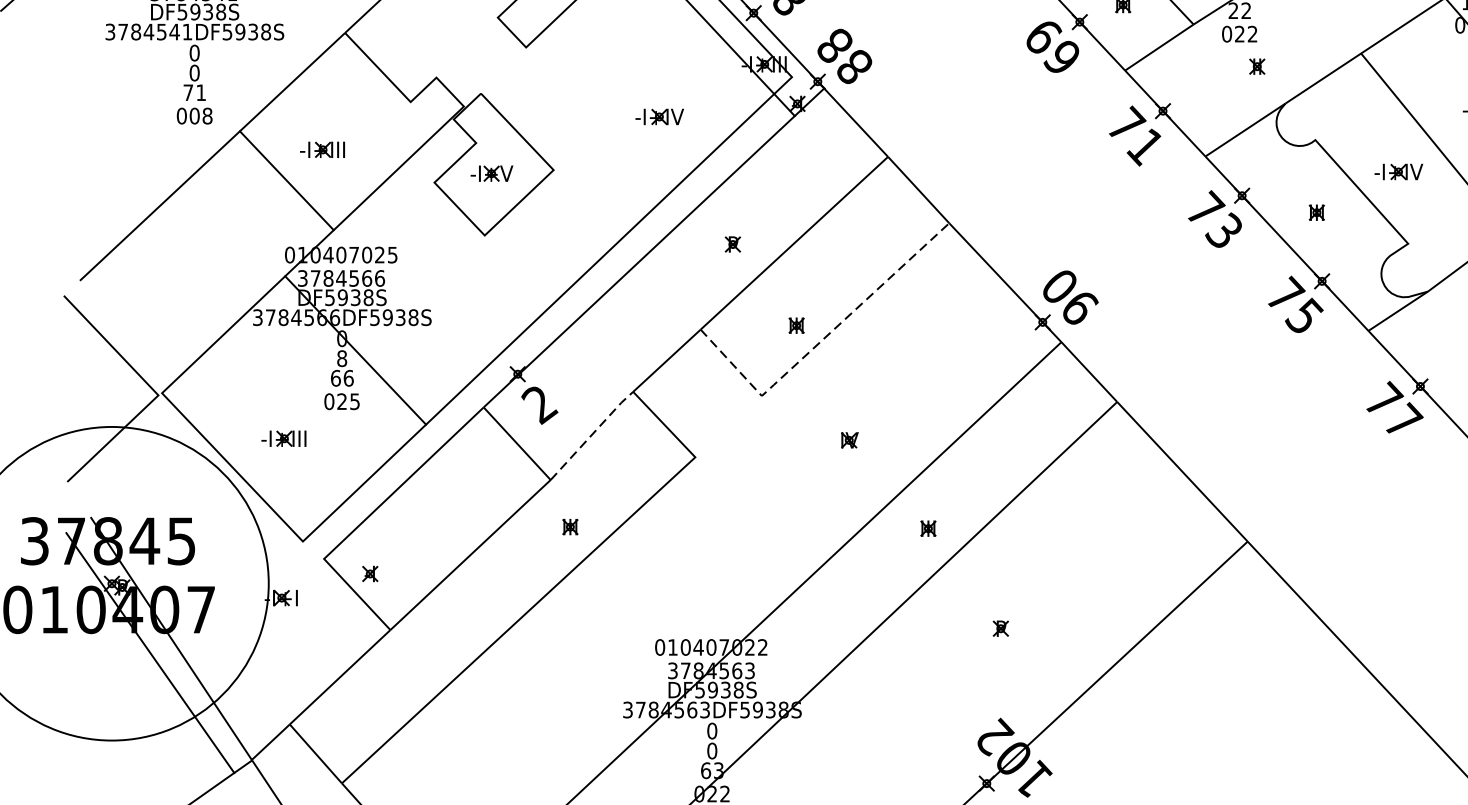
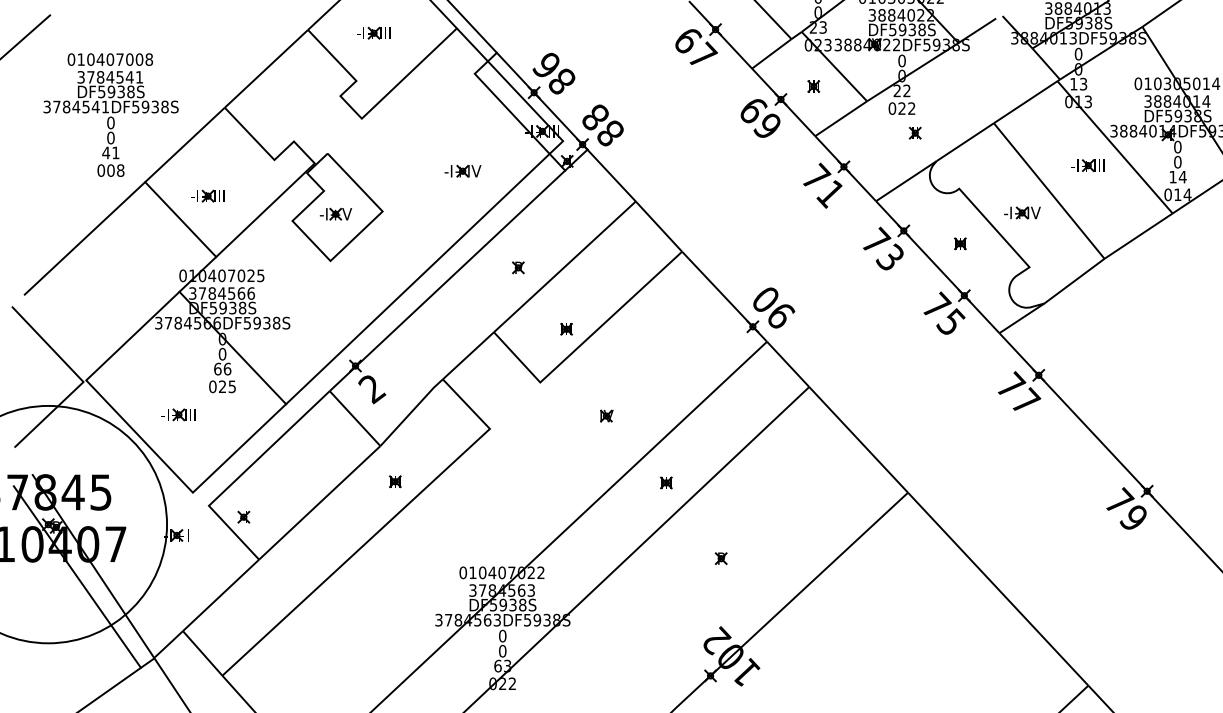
text: (188, 92) -> (106, 152), 71 -> 41
line: (821, 341) -> (585, 341), dashed -> solid
text: (342, 359) -> (222, 354), 8 -> 0
line: (591, 434) -> (411, 411), dashed -> solid

